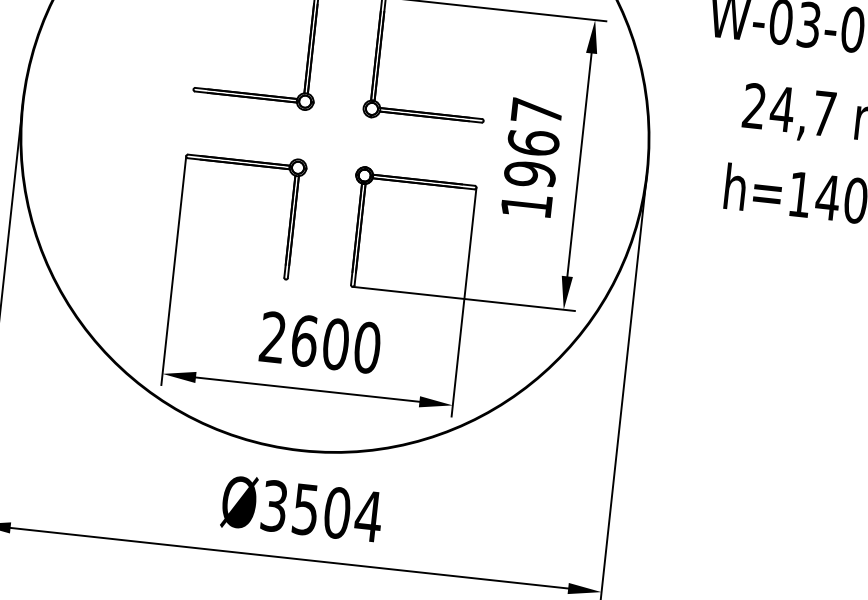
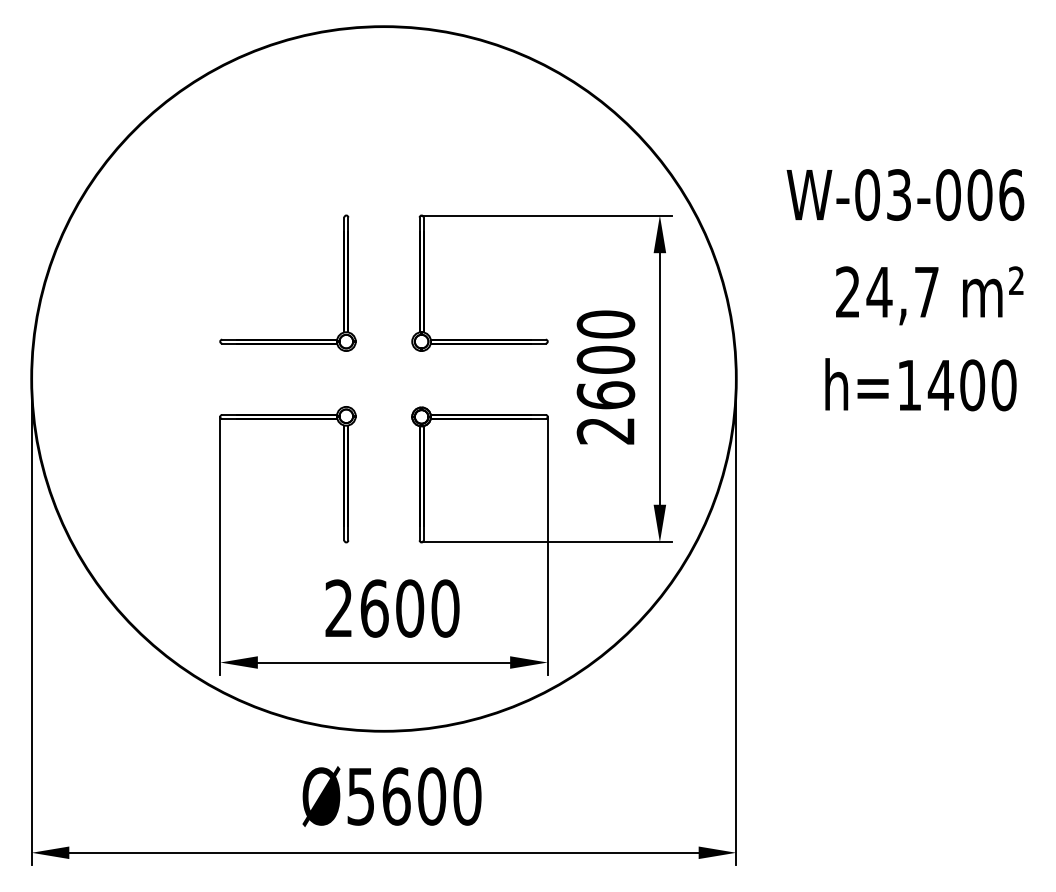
text: (531, 158) -> (605, 377), 1967 -> 2600
text: (322, 511) -> (415, 796), Ø3504 -> Ø5600

